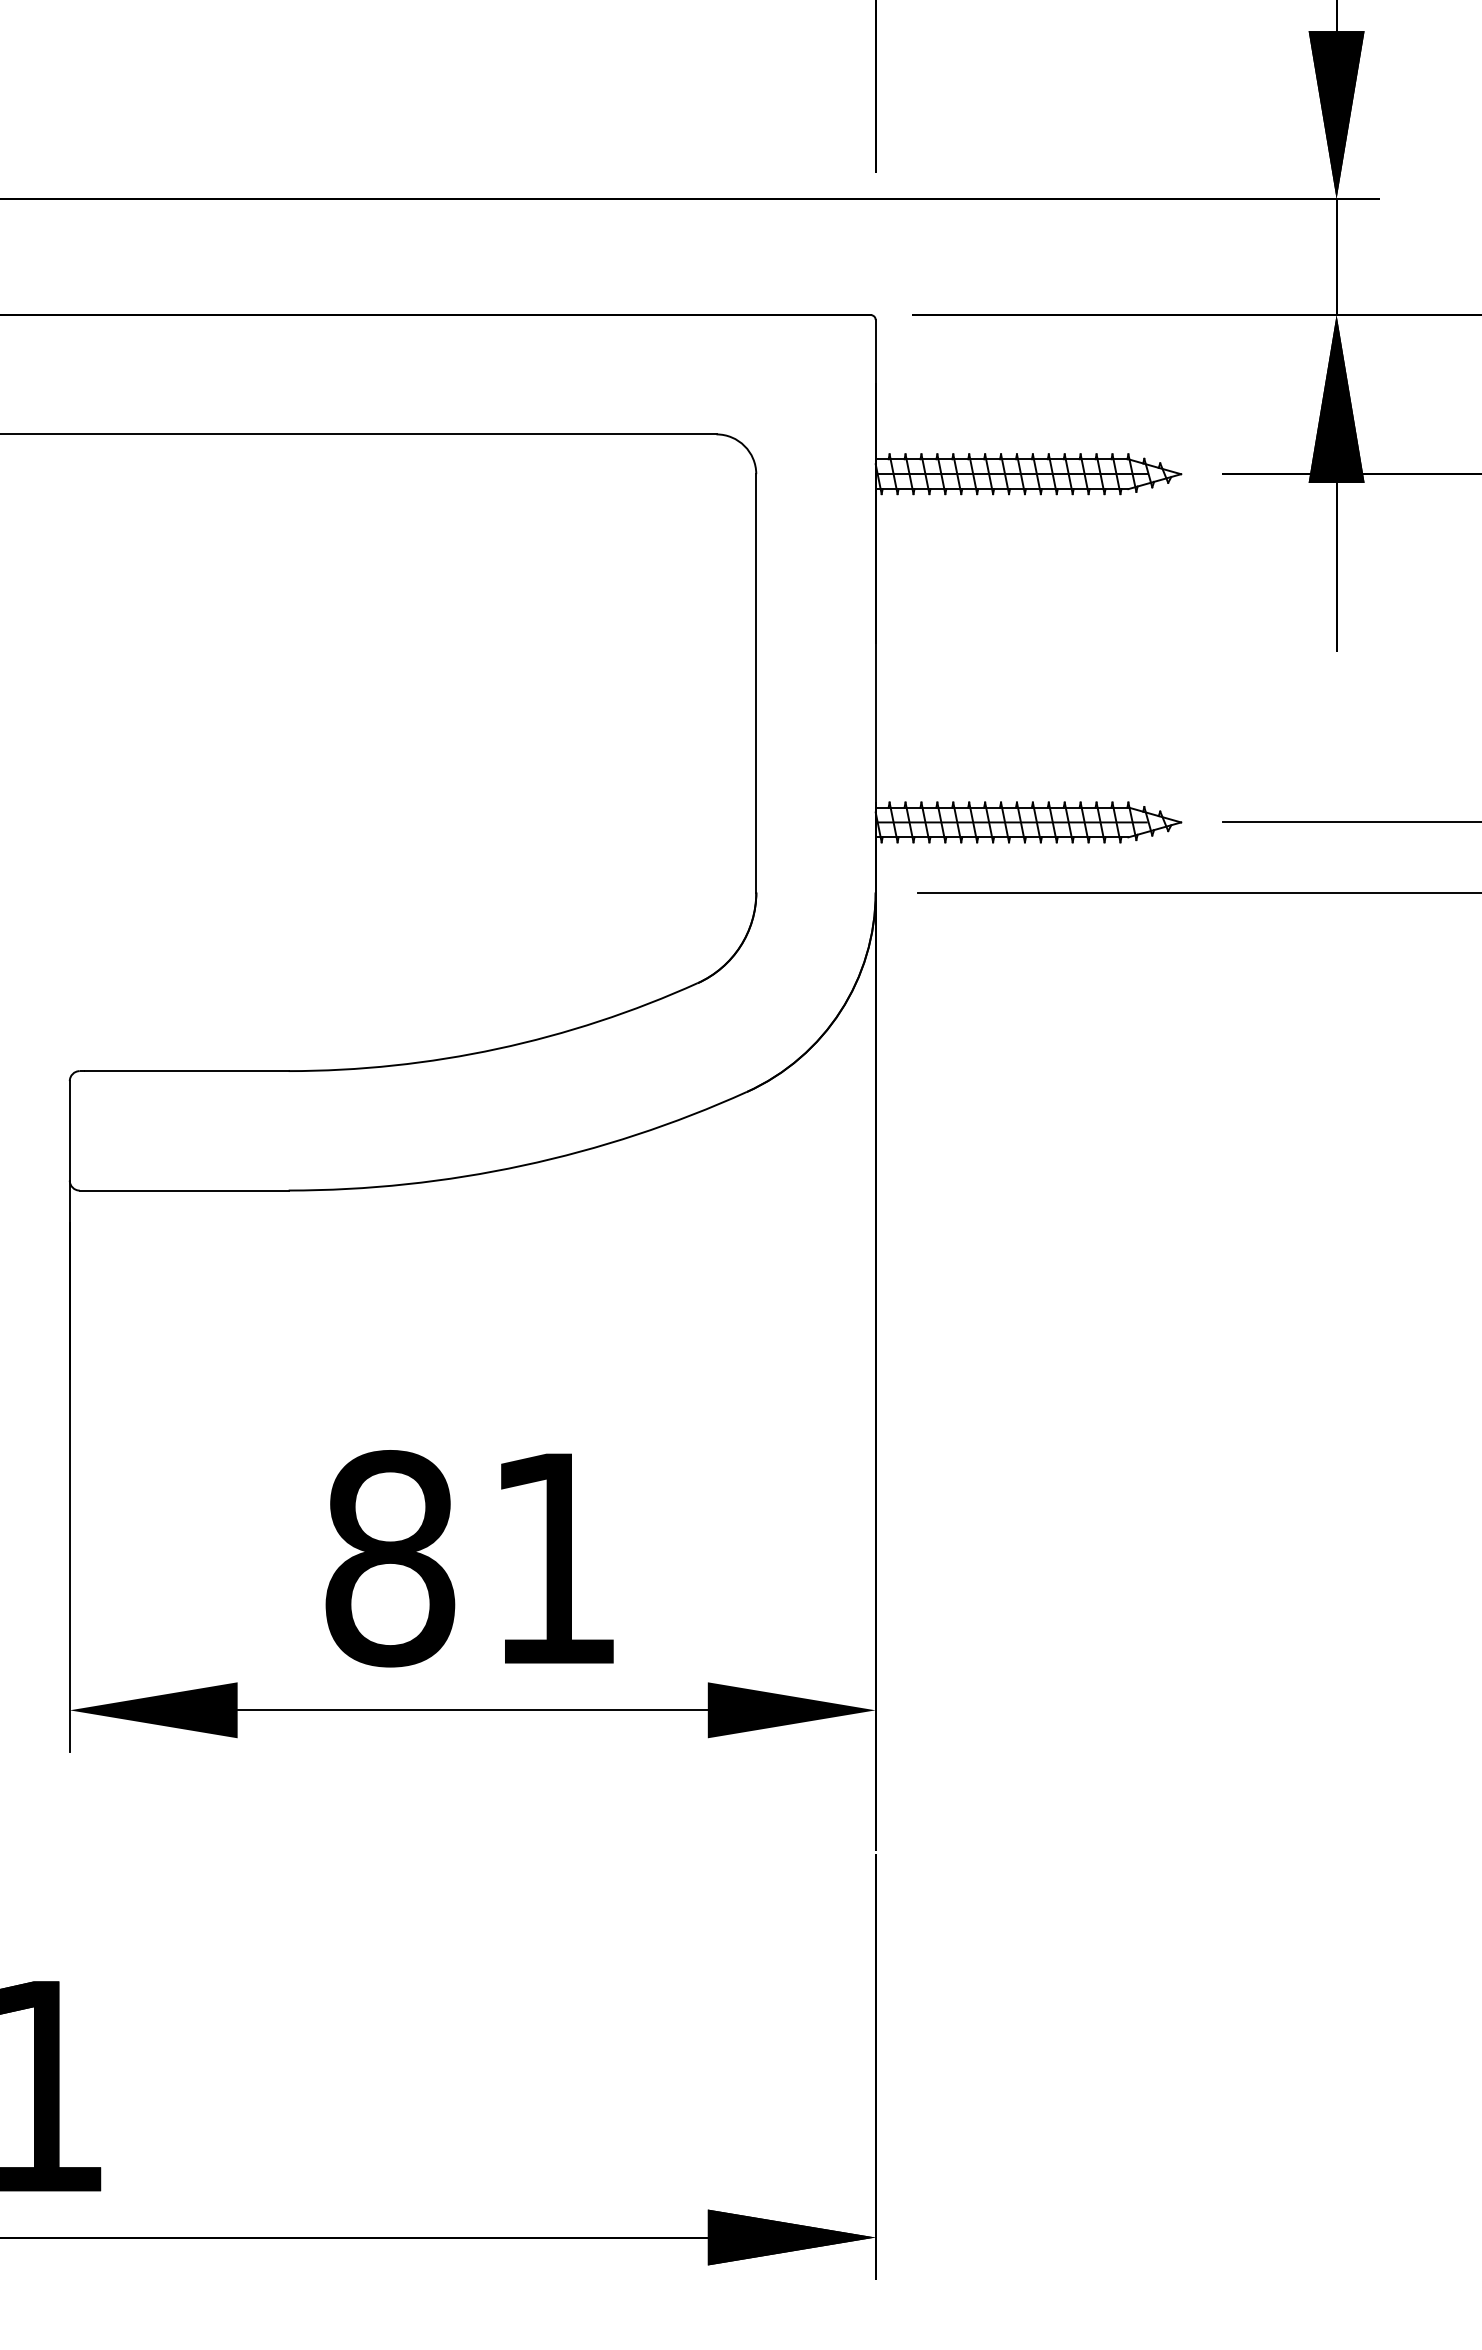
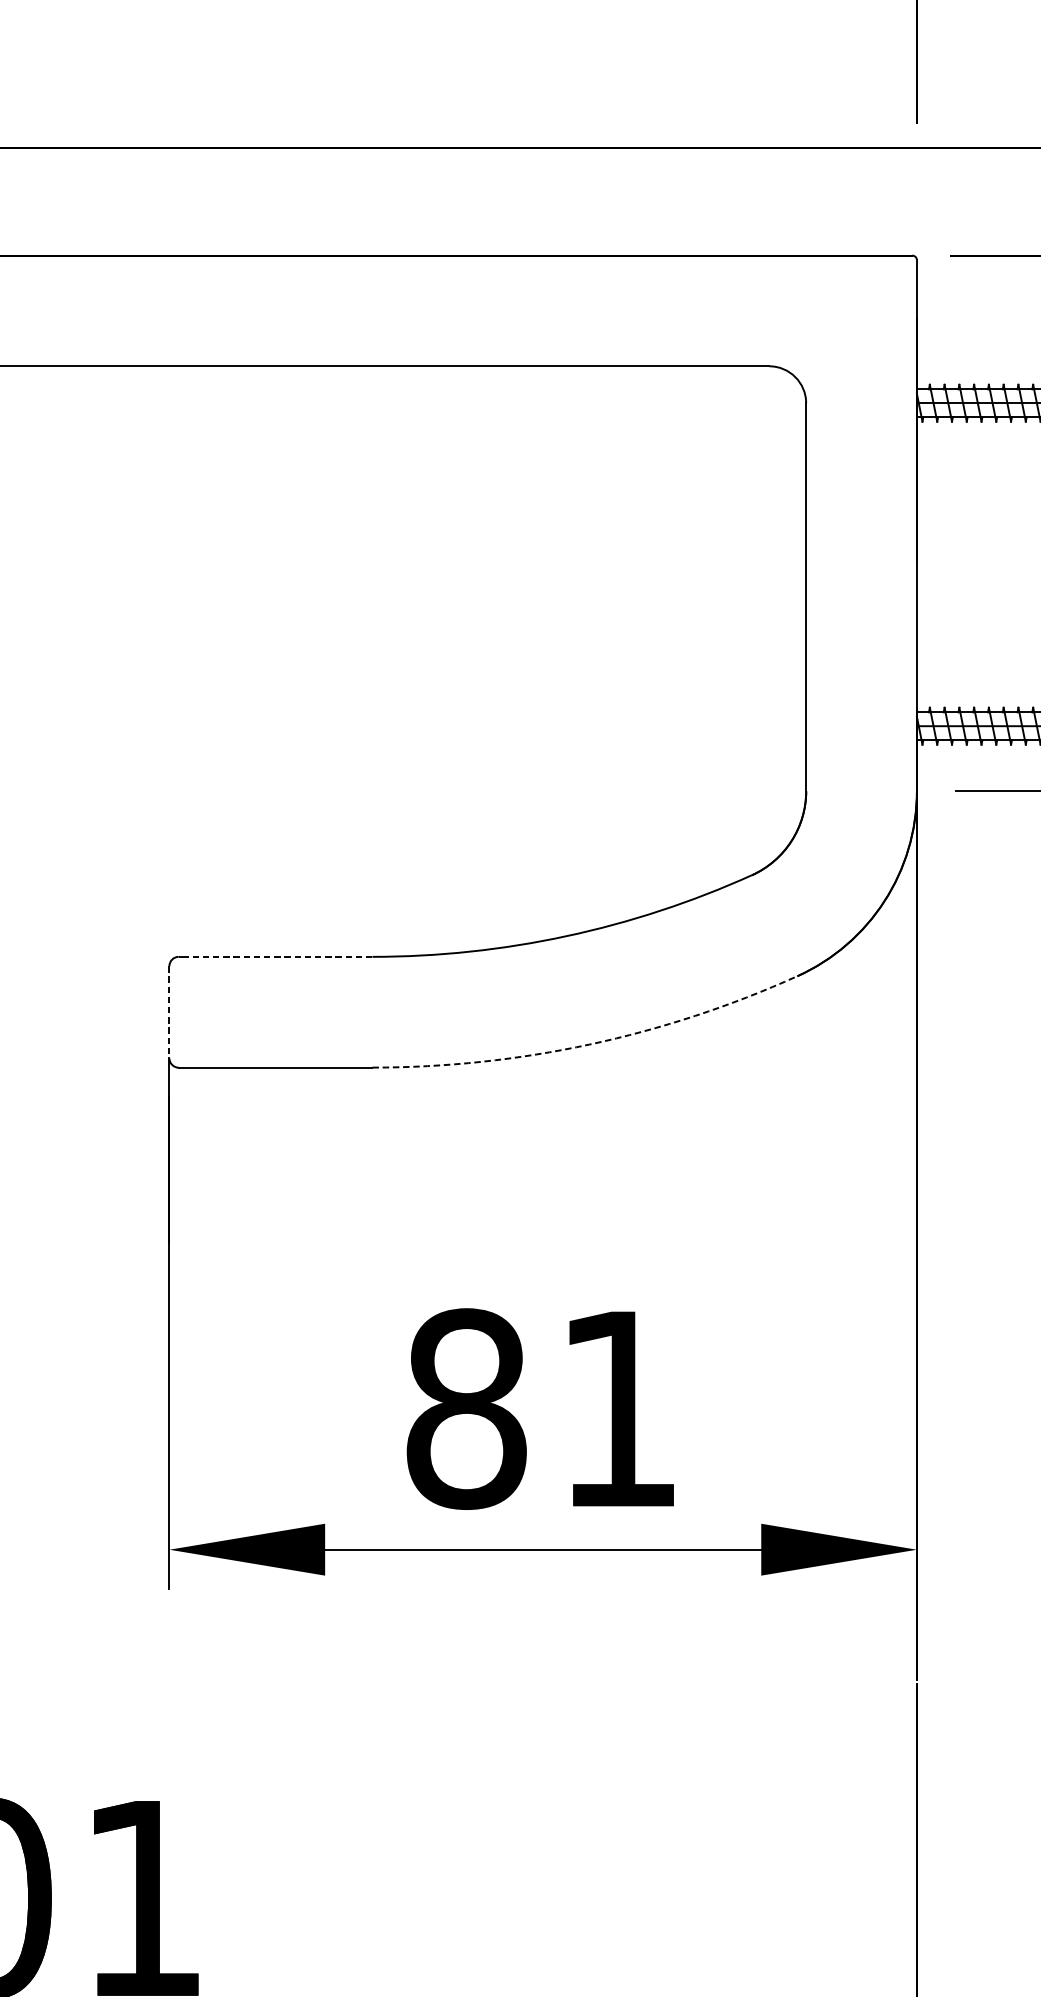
line: (186, 1071) -> (277, 957), solid -> dashed
line: (69, 1130) -> (169, 1011), solid -> dashed
arc: (522, 1165) -> (589, 1044), solid -> dashed

